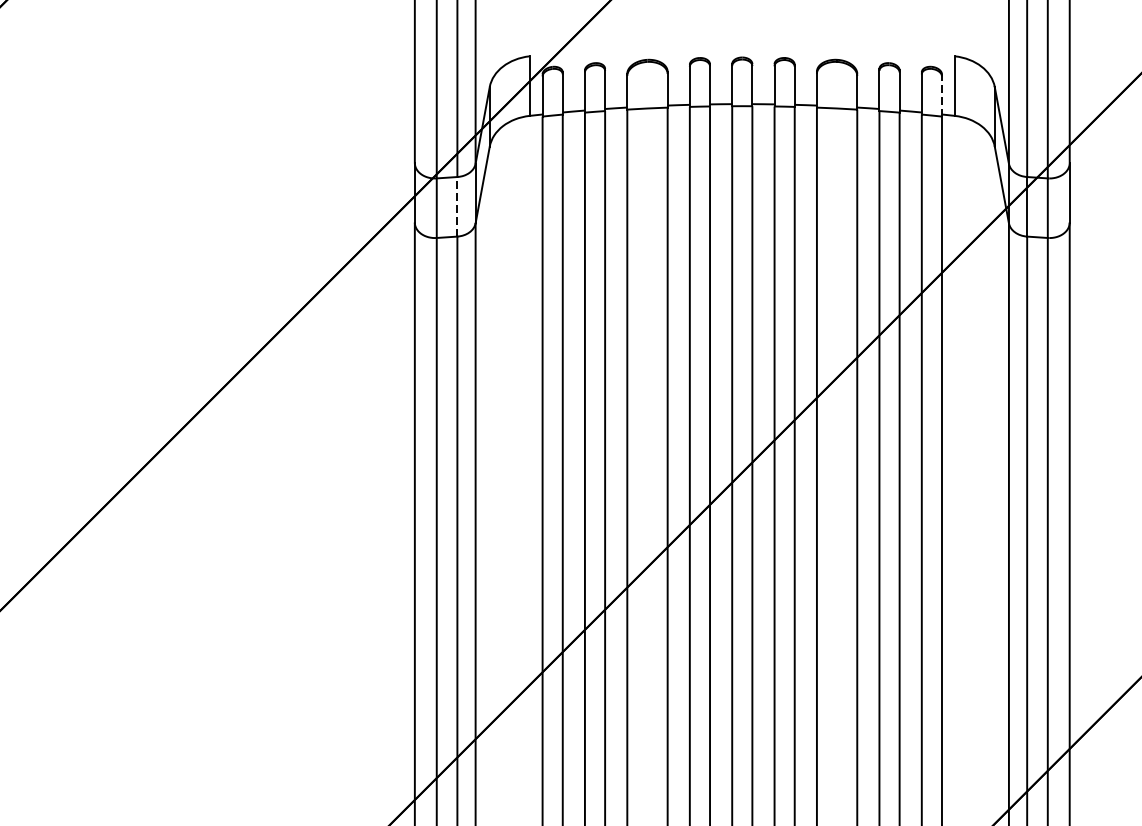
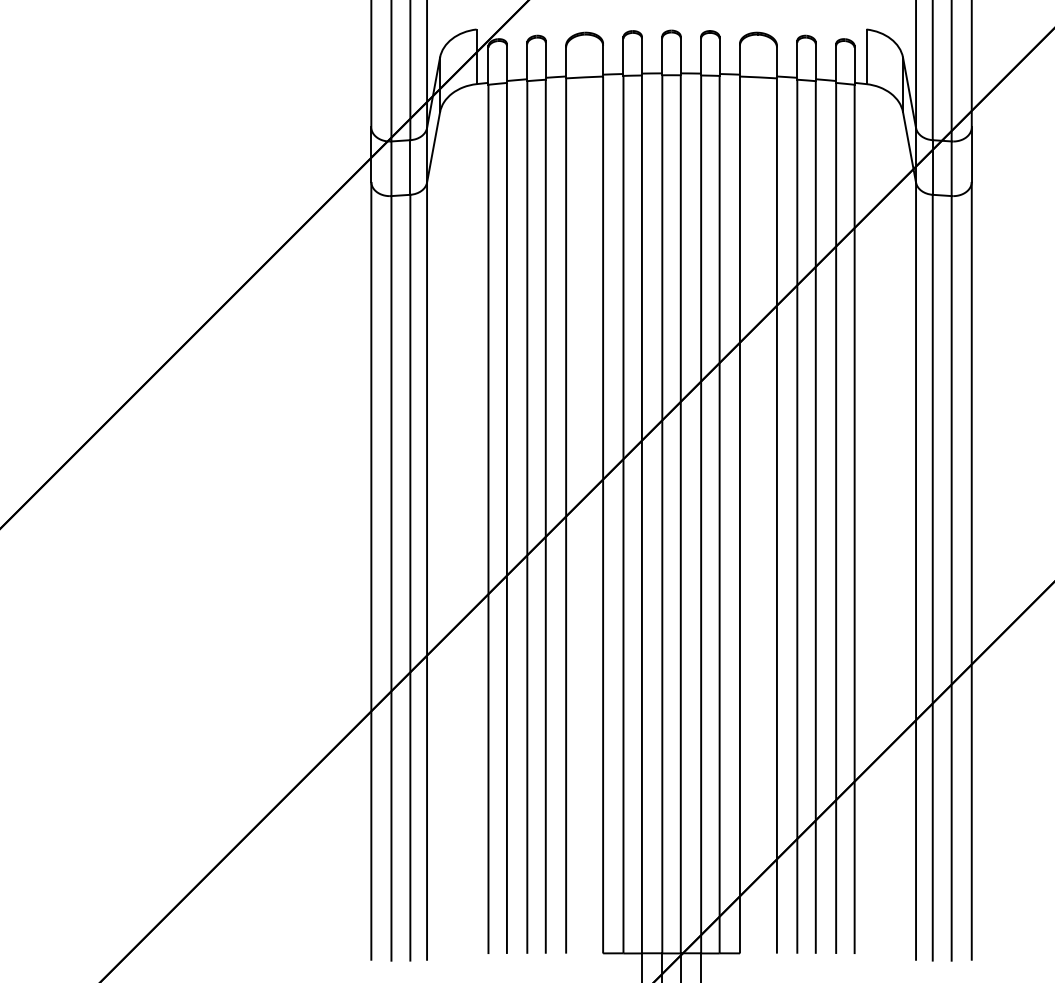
line: (941, 94) -> (854, 64), dashed -> solid
line: (457, 206) -> (410, 167), dashed -> solid

